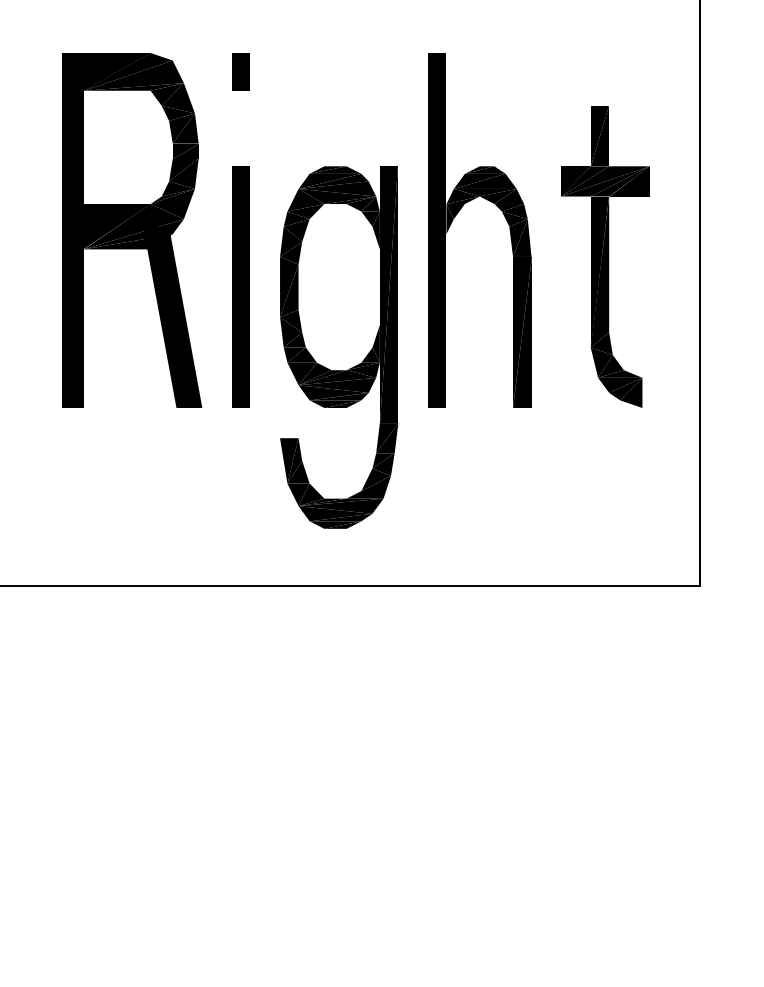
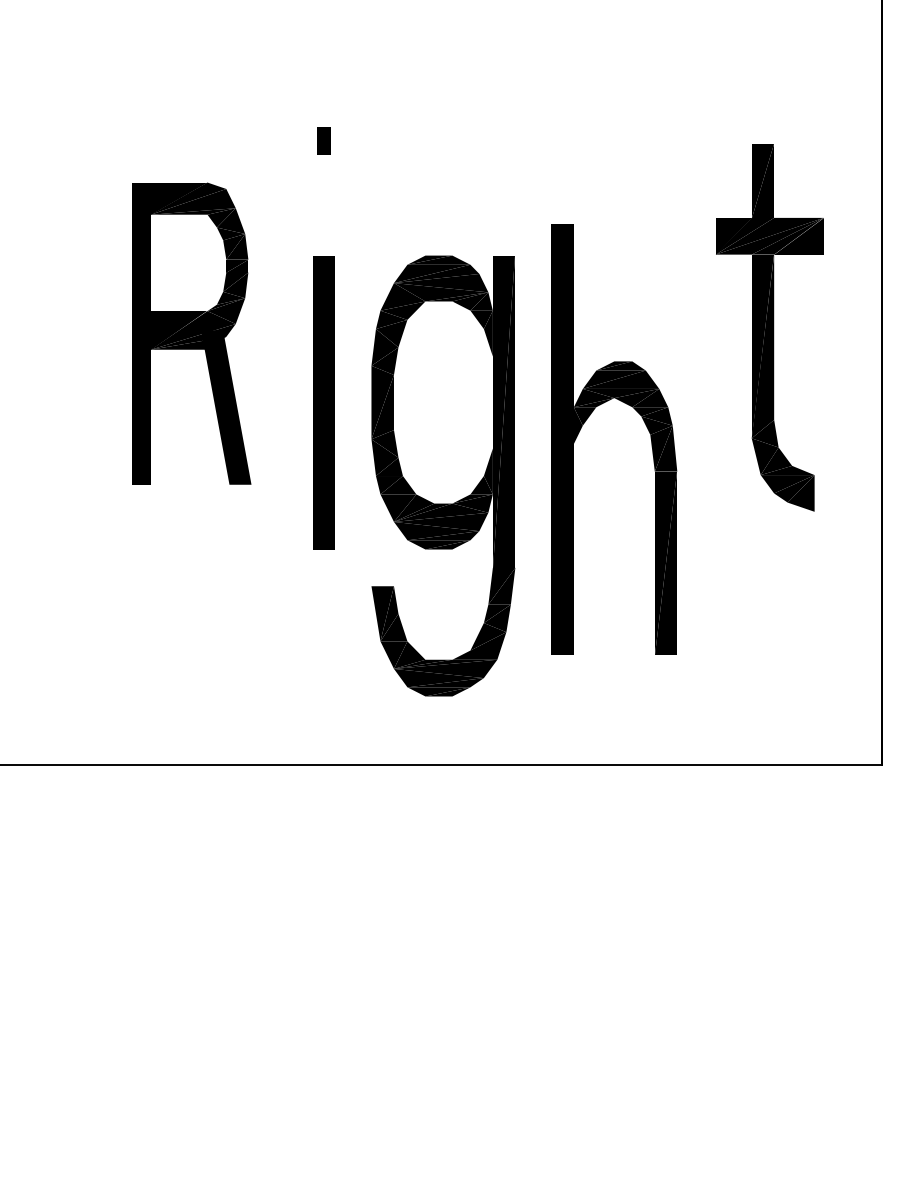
part: (240, 71) -> (323, 140), size x0.6
part: (457, 214) -> (587, 419), moved
part: (132, 230) -> (192, 333), size x0.7
part: (605, 256) -> (769, 327), moved

